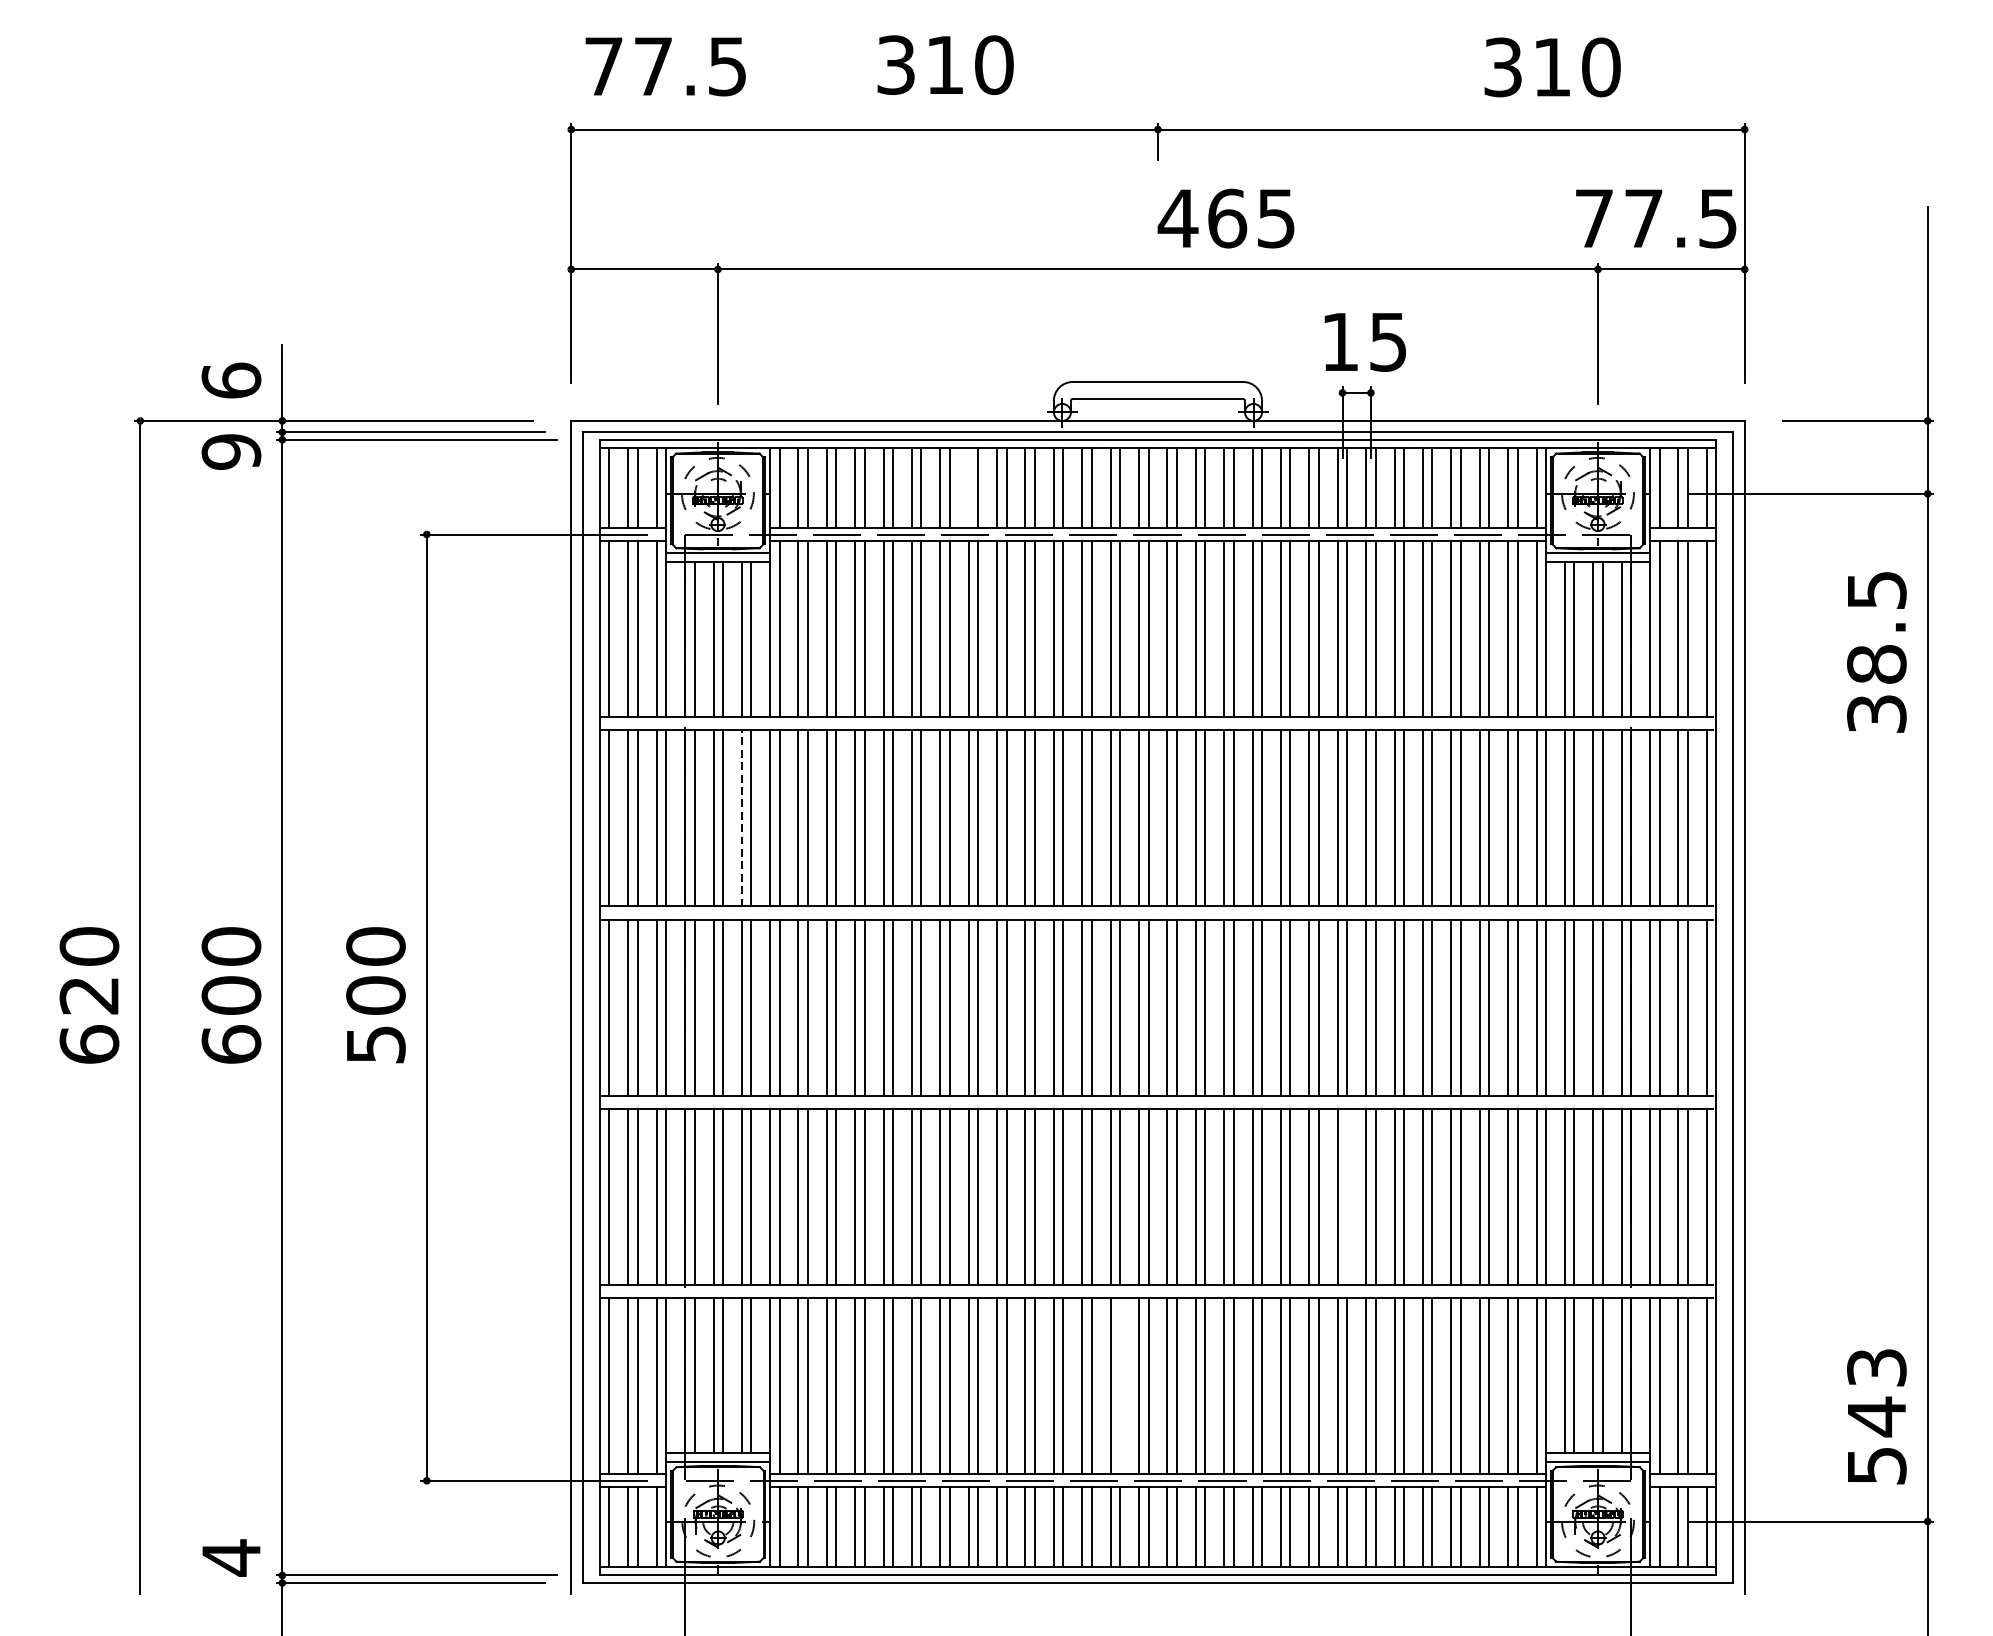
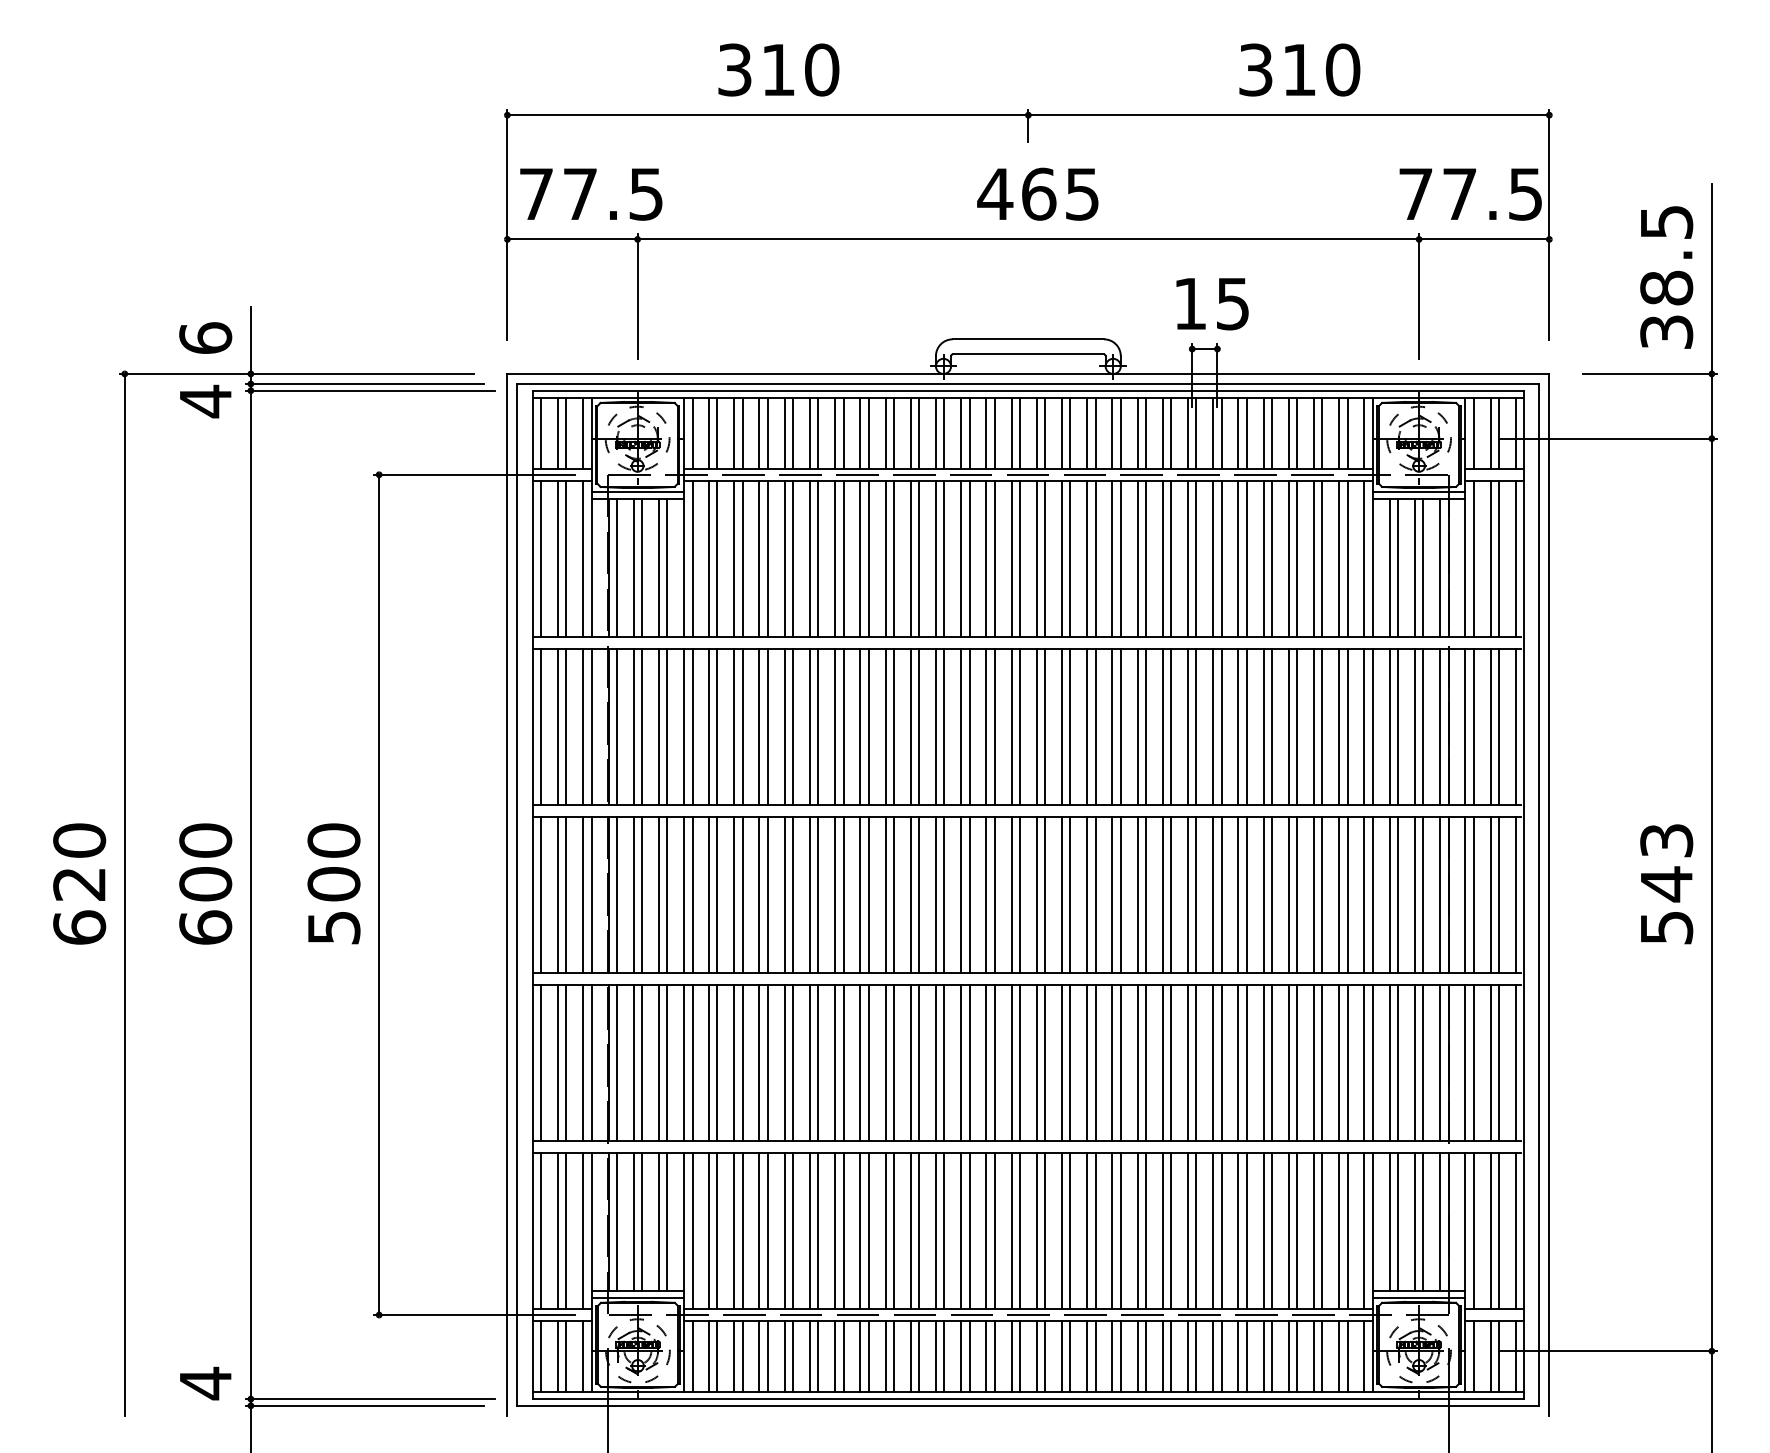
text: (945, 64) -> (778, 69), moved
text: (665, 66) -> (591, 194), moved
text: (1552, 66) -> (1299, 69), moved
text: (1225, 217) -> (1037, 193), moved
text: (231, 451) -> (205, 401), 9 -> 4
line: (968, 488) -> (860, 433), added
text: (1876, 652) -> (1666, 277), moved
line: (741, 818) -> (658, 726), dashed -> solid
line: (1347, 1196) -> (1196, 1062), added
line: (1119, 1385) -> (994, 1230), added
text: (1876, 1417) -> (1666, 884), moved

